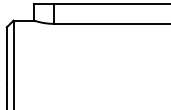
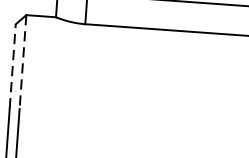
line: (13, 53) -> (22, 63), solid -> dashed
line: (6, 56) -> (12, 66), solid -> dashed

